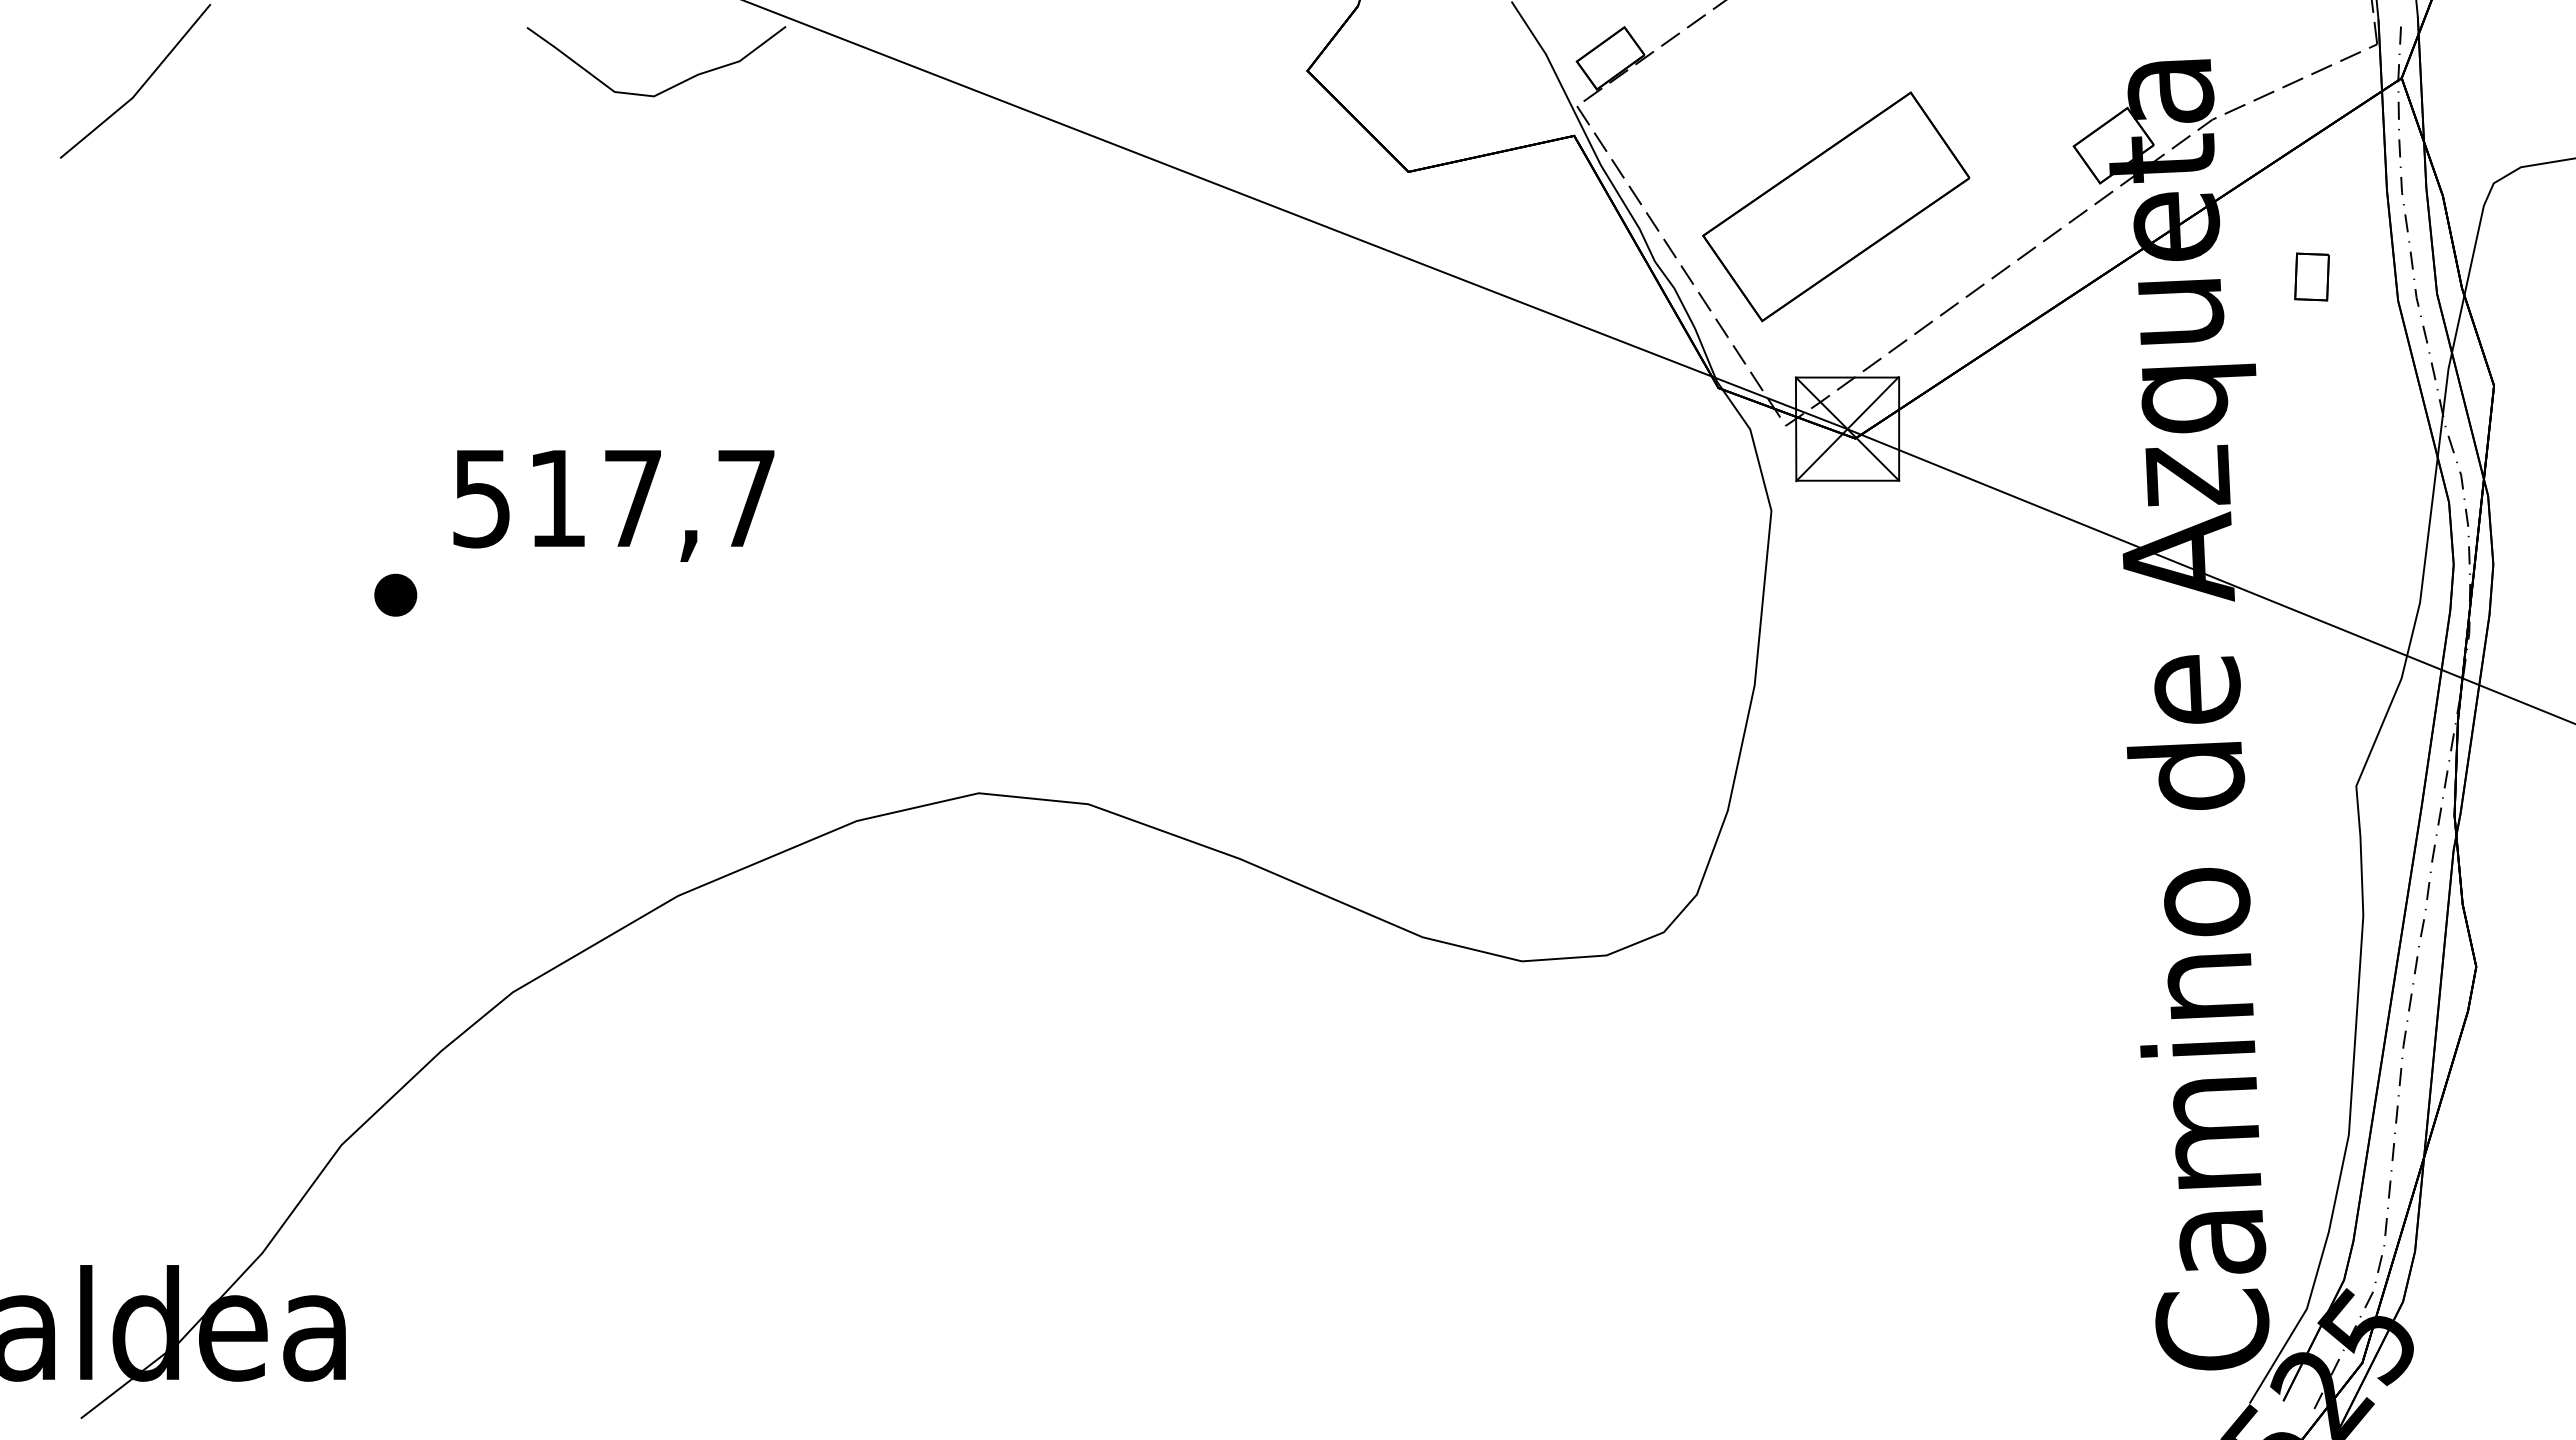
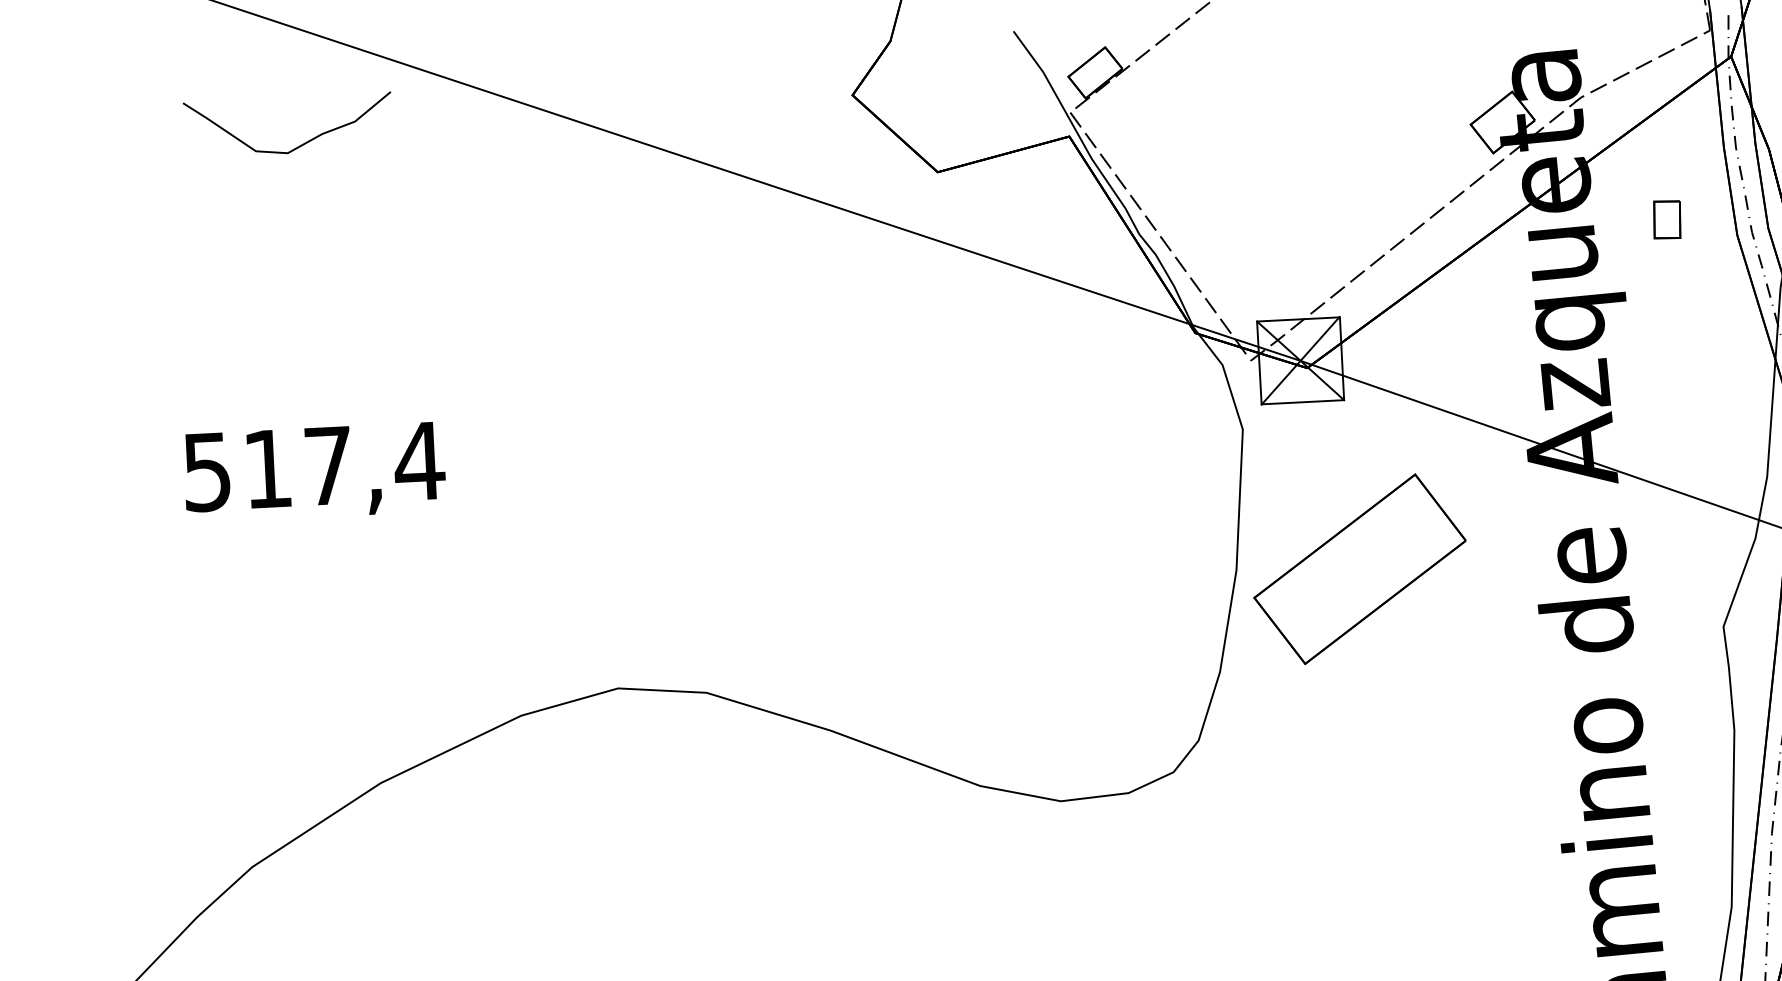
curve: (669, 87) -> (299, 145), moved
part: (1836, 206) -> (1360, 568), moved
text: (745, 498) -> (418, 461), 517,7 -> 517,4
part: (395, 594) -> (141, 552), removed

